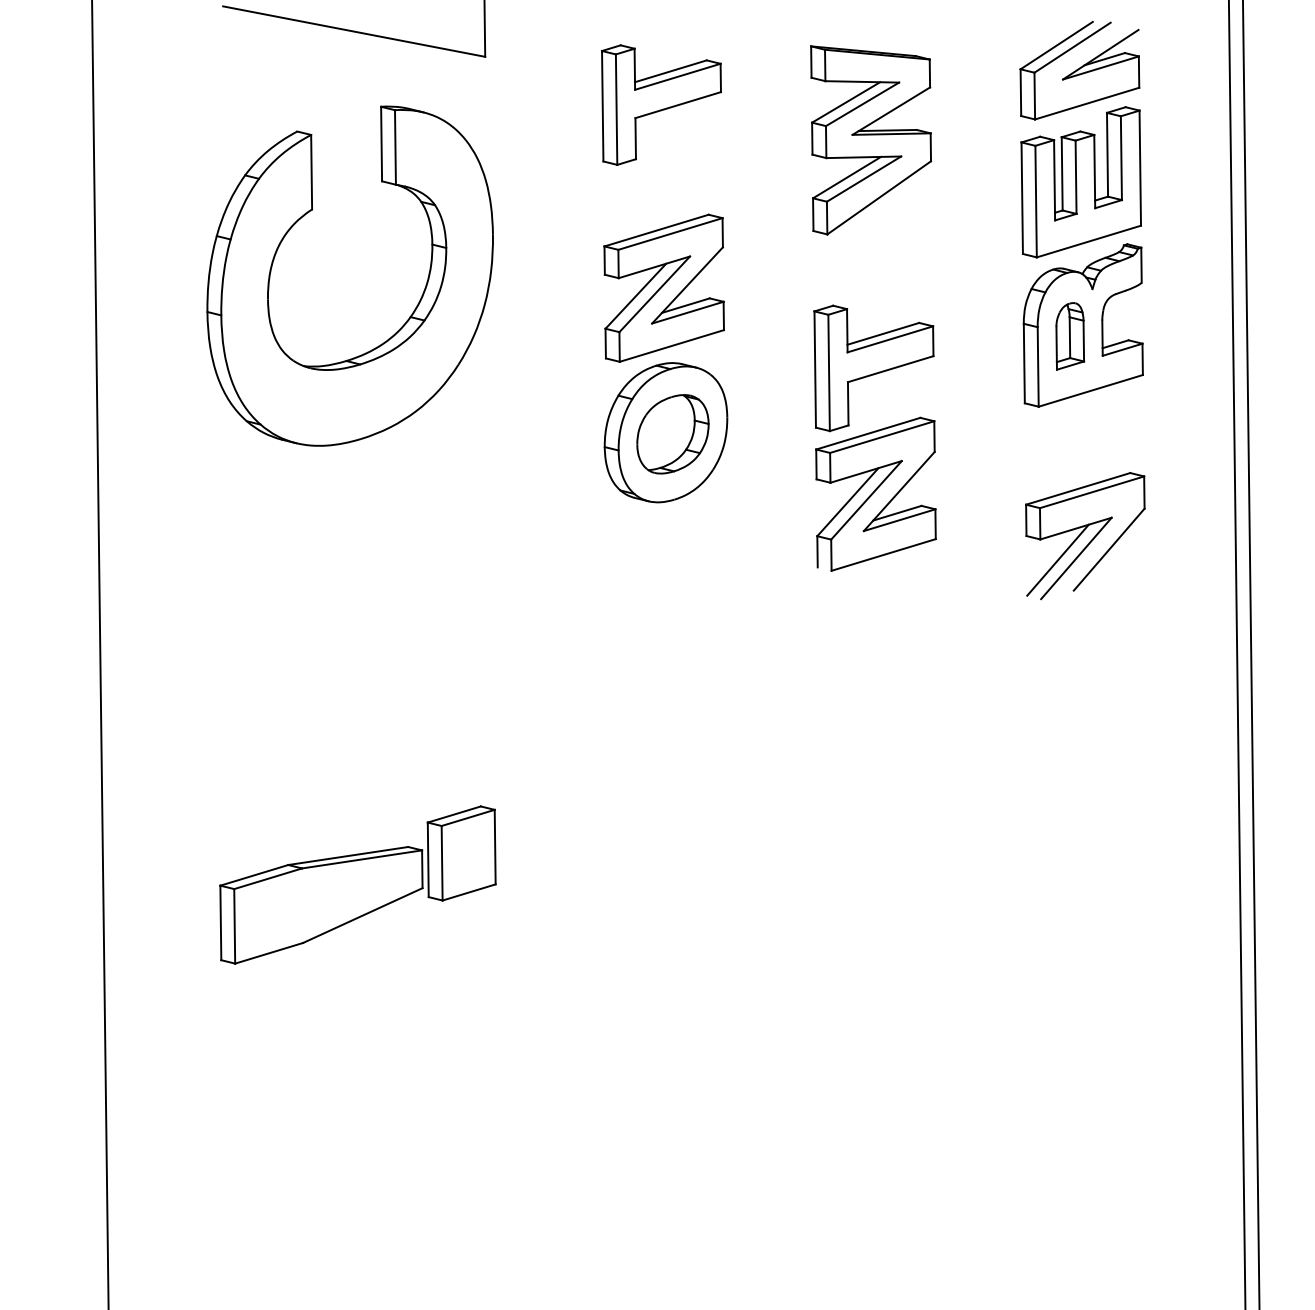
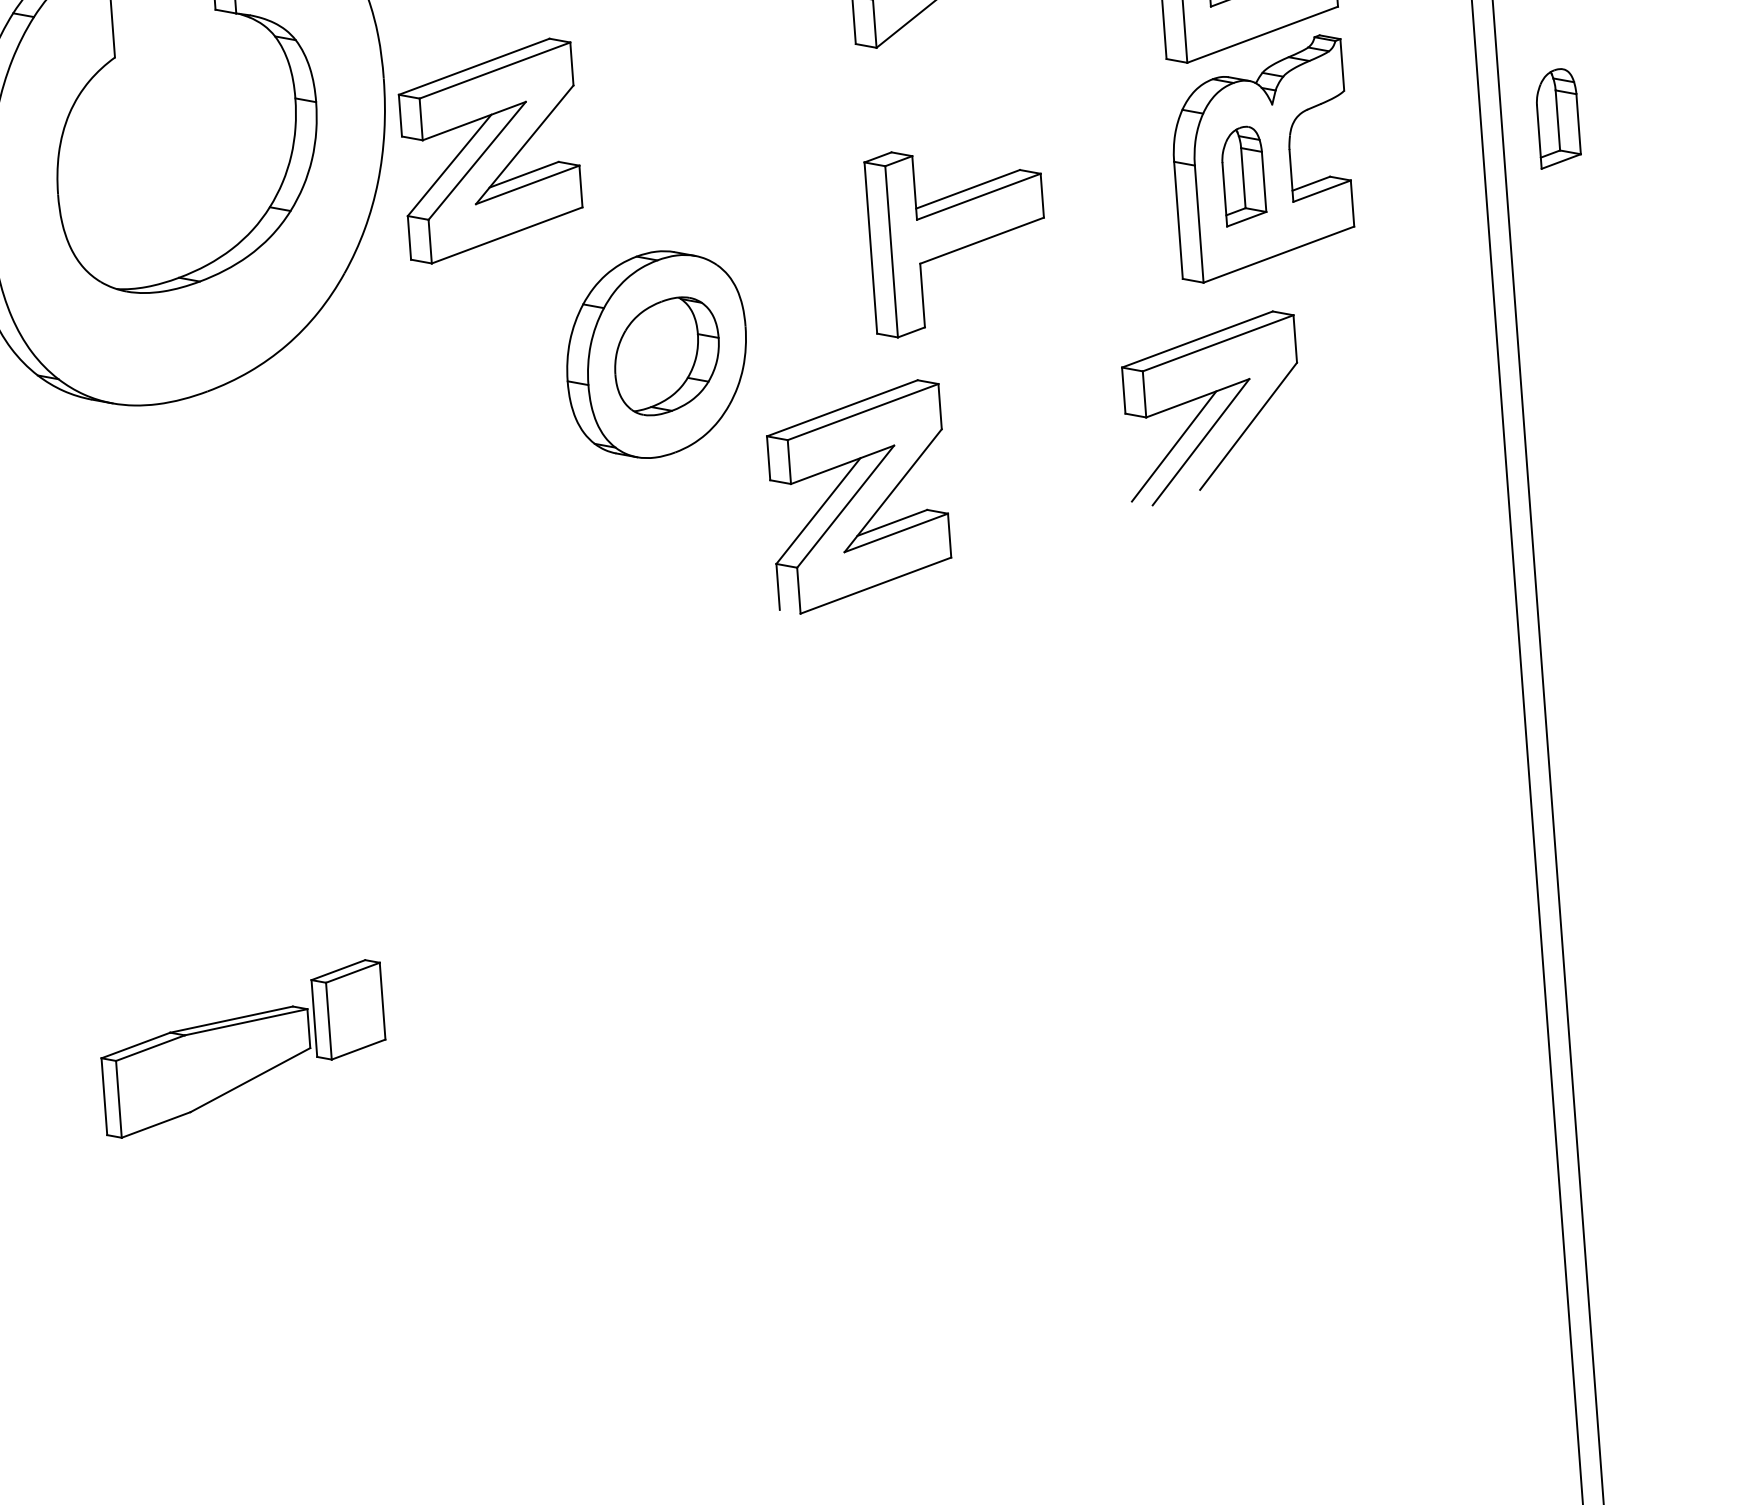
part: (663, 287) -> (489, 150), moved
part: (1285, 310) -> (1558, 118), added
part: (875, 493) -> (858, 495), moved
part: (1085, 536) -> (1212, 409), moved
part: (357, 884) -> (242, 1048), size x0.7

